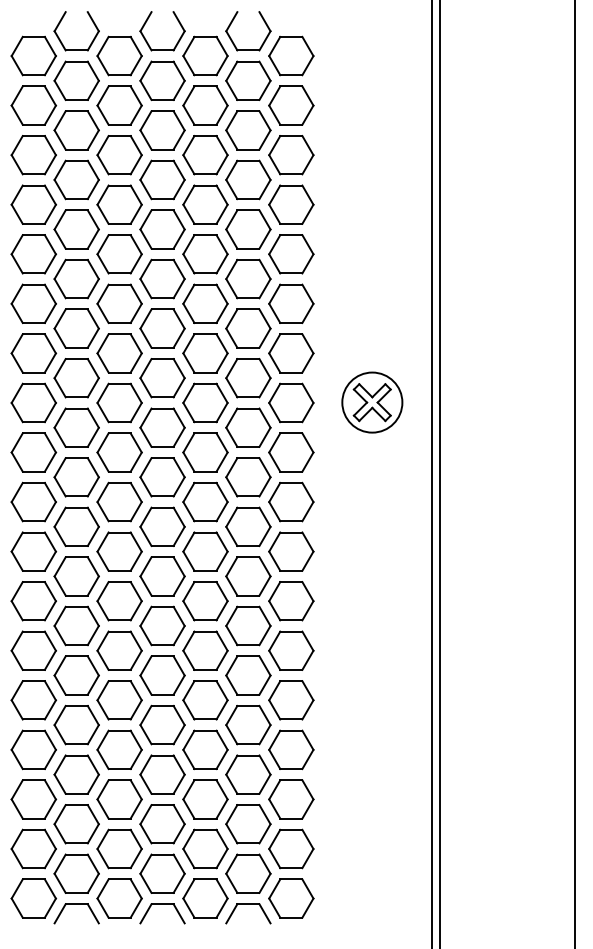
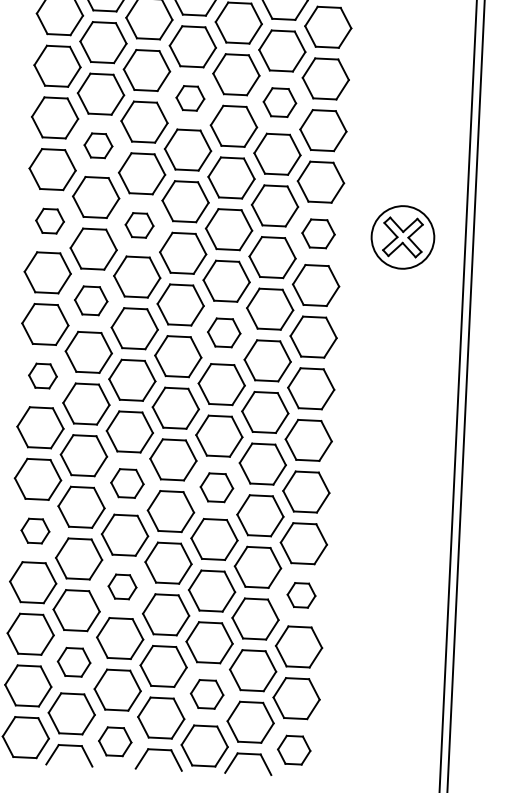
part: (162, 278) -> (190, 97), size x0.6
part: (248, 278) -> (280, 102), size x0.7
part: (76, 328) -> (98, 145), size x0.6
part: (33, 402) -> (49, 220), size x0.6
part: (119, 402) -> (139, 224), size x0.6
part: (291, 402) -> (318, 233), size x0.7
part: (76, 477) -> (91, 300), size x0.7
part: (205, 501) -> (224, 332), size x0.7
part: (33, 551) -> (42, 375), size x0.6
part: (119, 650) -> (127, 483), size x0.7
part: (205, 650) -> (216, 487), size x0.7
part: (33, 700) -> (35, 531), size x0.6
part: (119, 749) -> (122, 586), size x0.6
part: (291, 749) -> (301, 594), size x0.6
part: (76, 824) -> (73, 662), size x0.7
part: (205, 848) -> (207, 693), size x0.7
part: (119, 898) -> (115, 741), size x0.7
part: (291, 898) -> (294, 750), size x0.7

